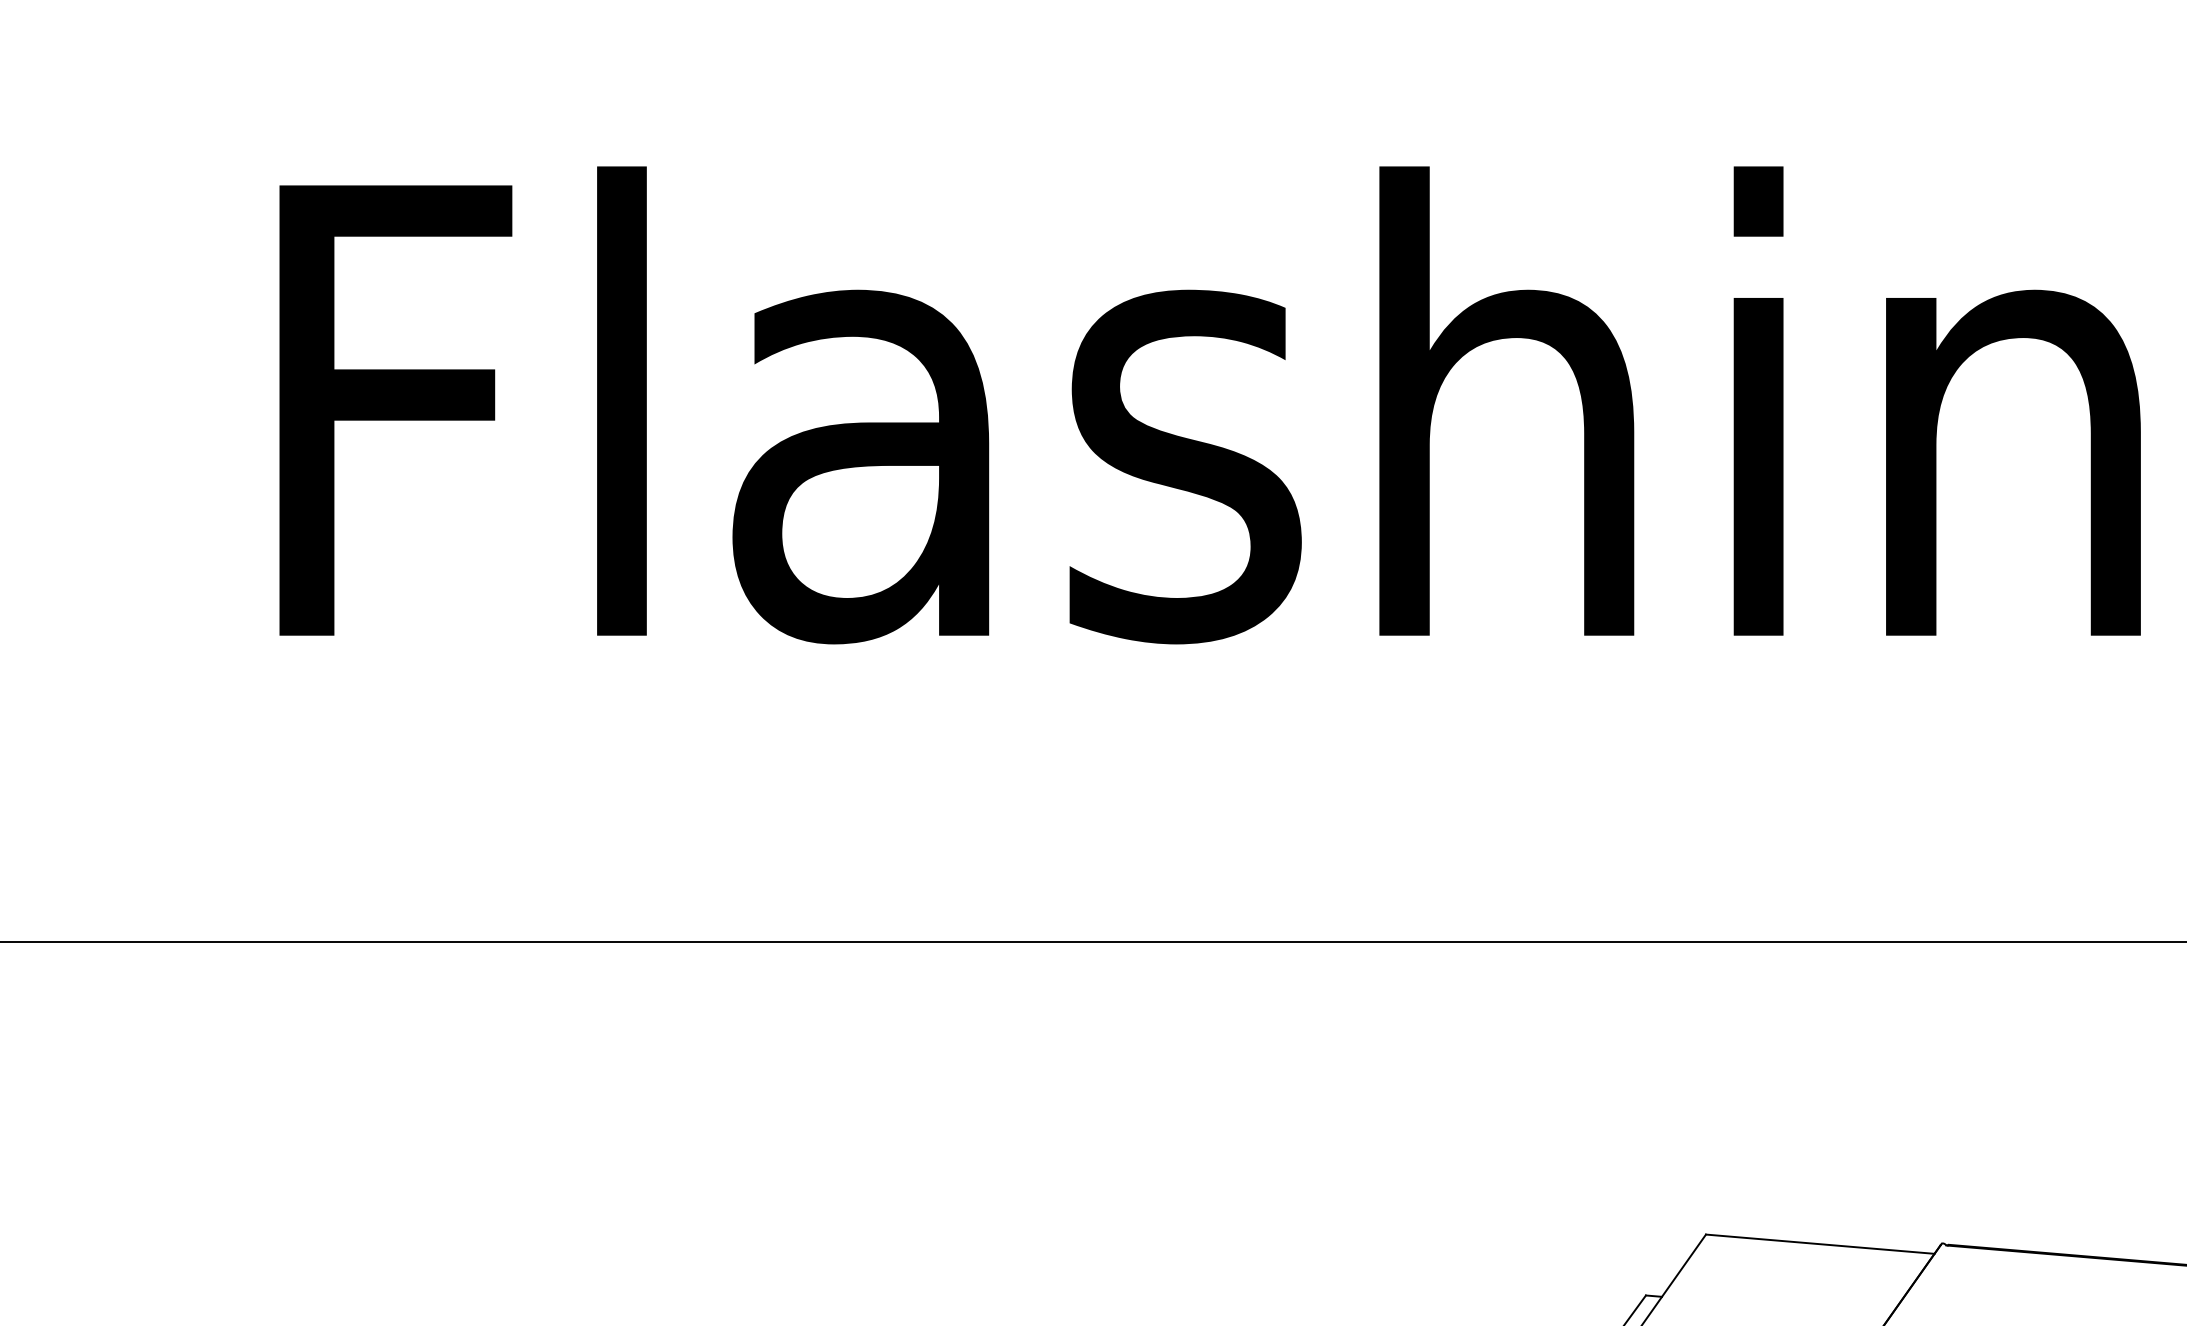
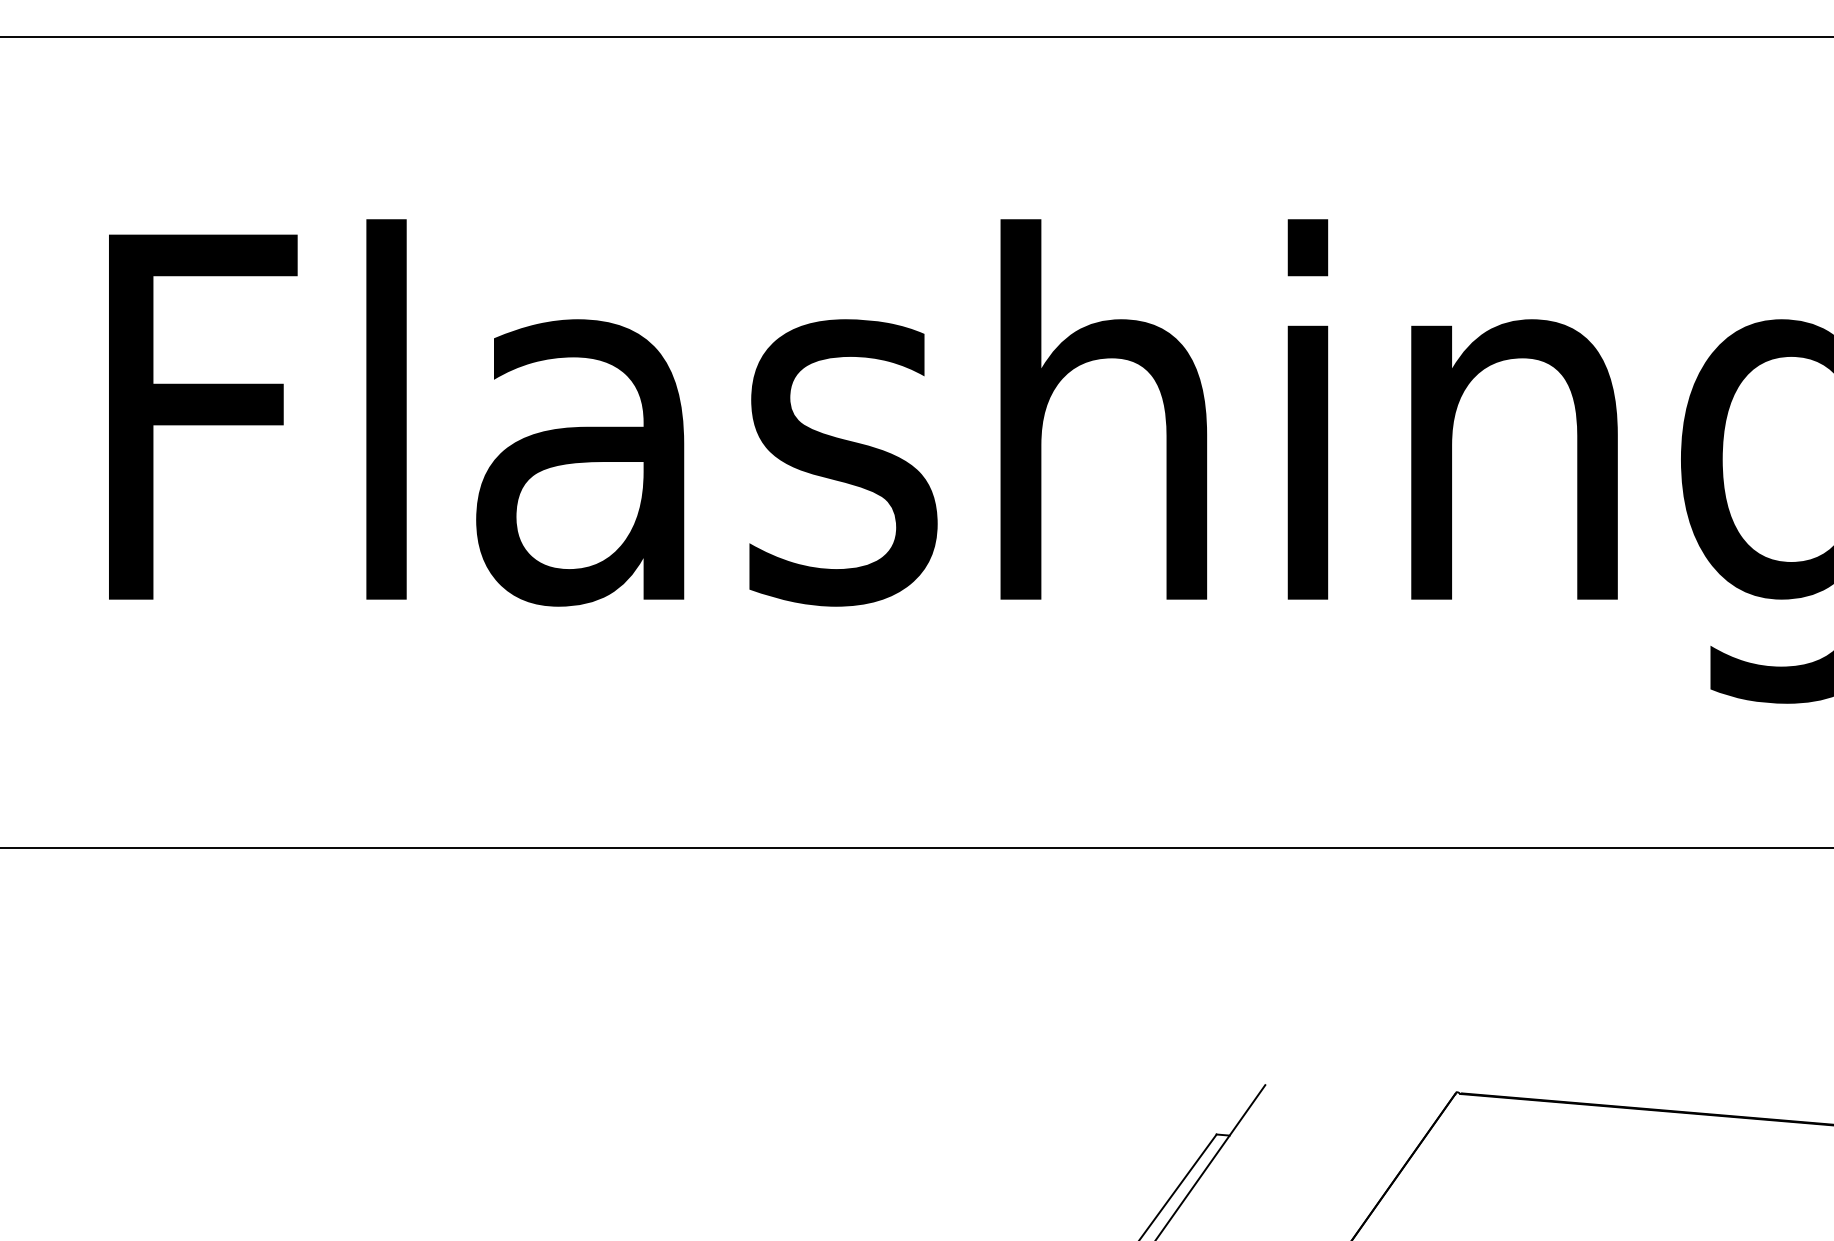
line: (1819, 1243) -> (1357, 1092), removed

